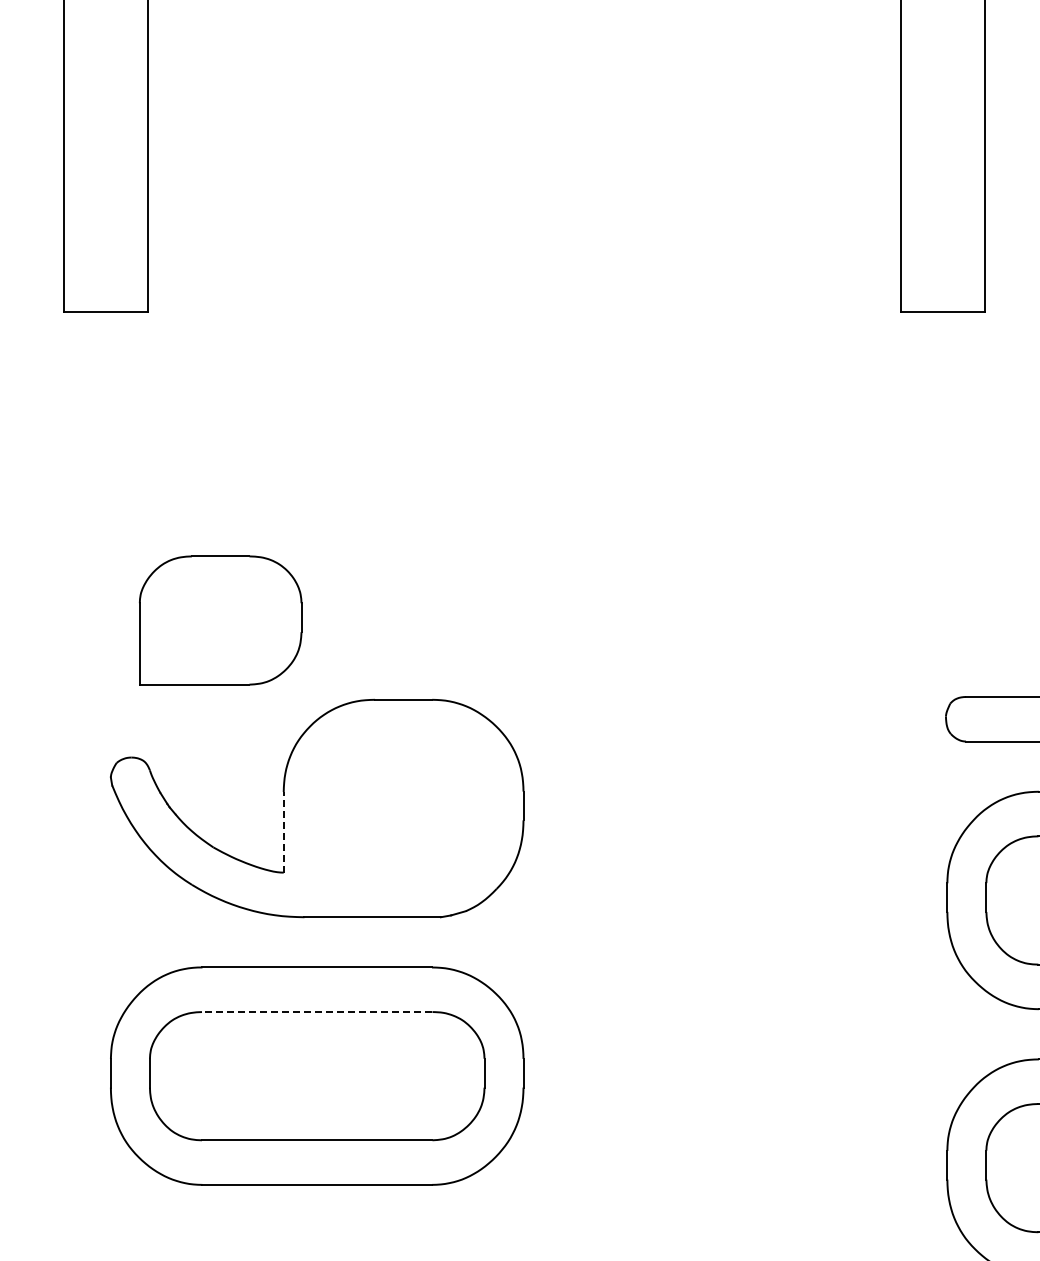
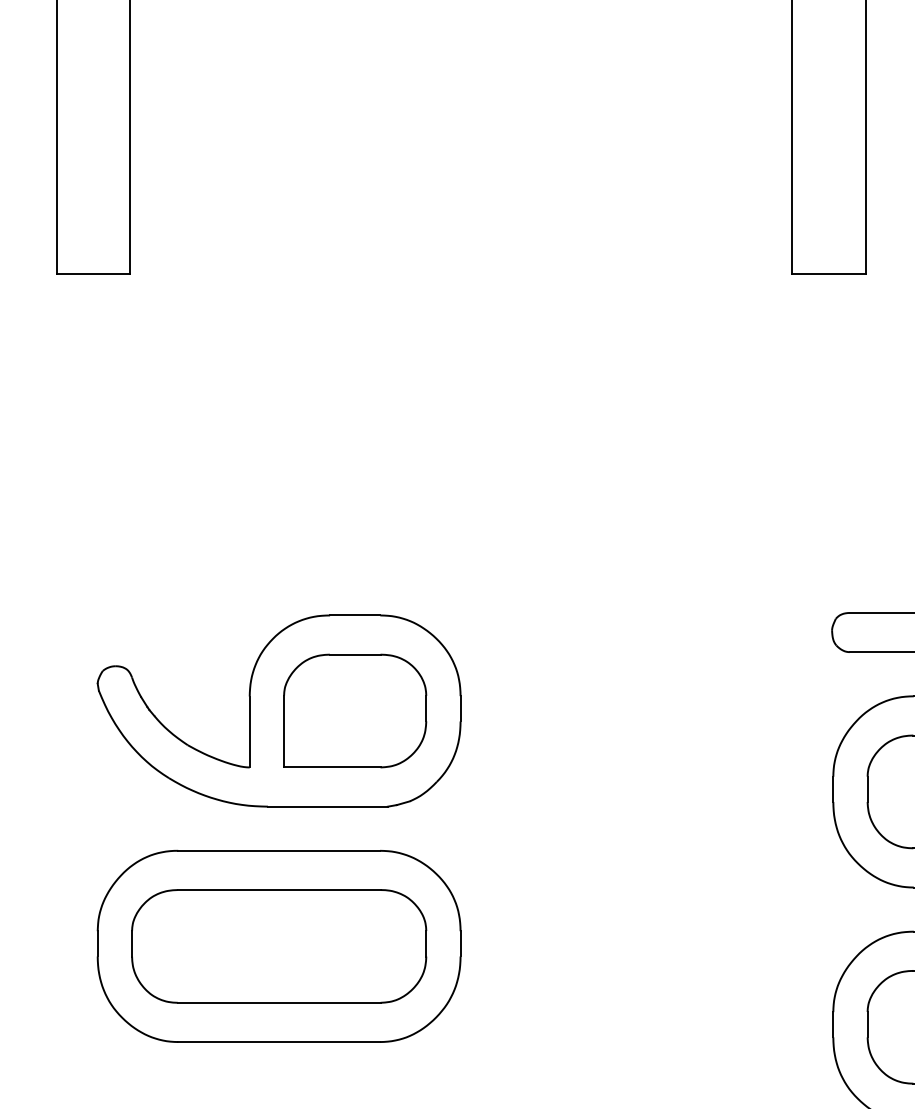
part: (220, 620) -> (355, 711), moved
line: (283, 831) -> (249, 731), dashed -> solid
line: (316, 1012) -> (278, 890), dashed -> solid

